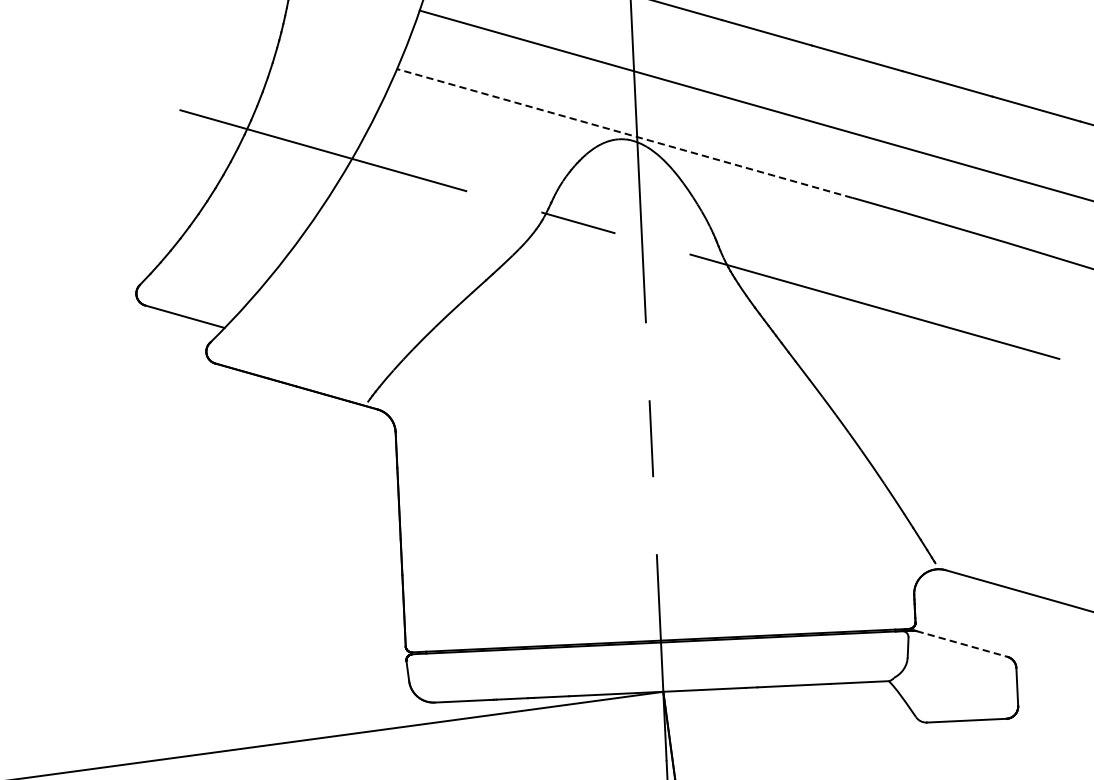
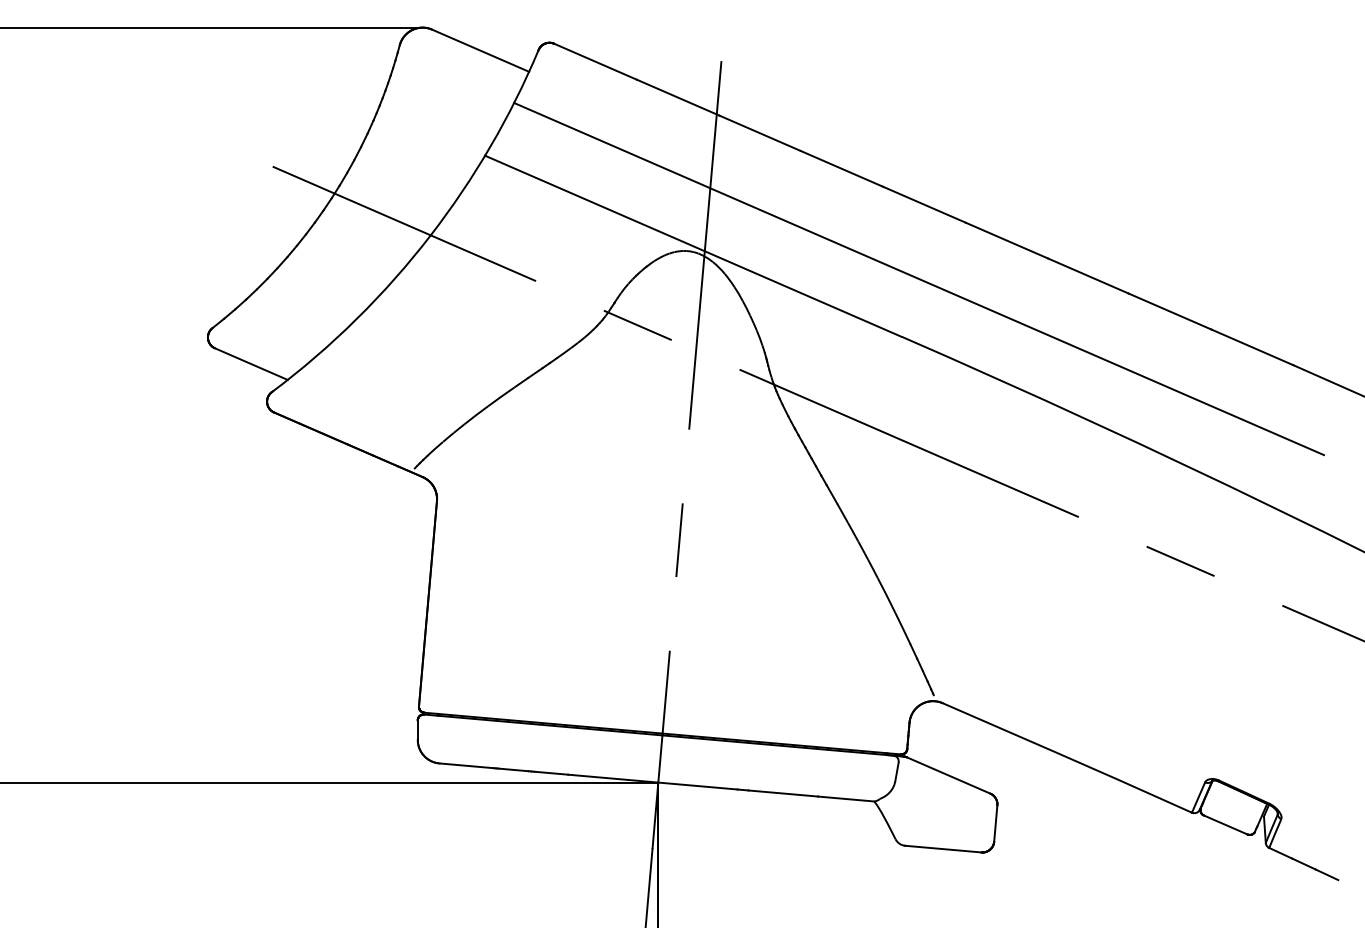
line: (623, 133) -> (692, 246), dashed -> solid
line: (962, 643) -> (949, 775), dashed -> solid

